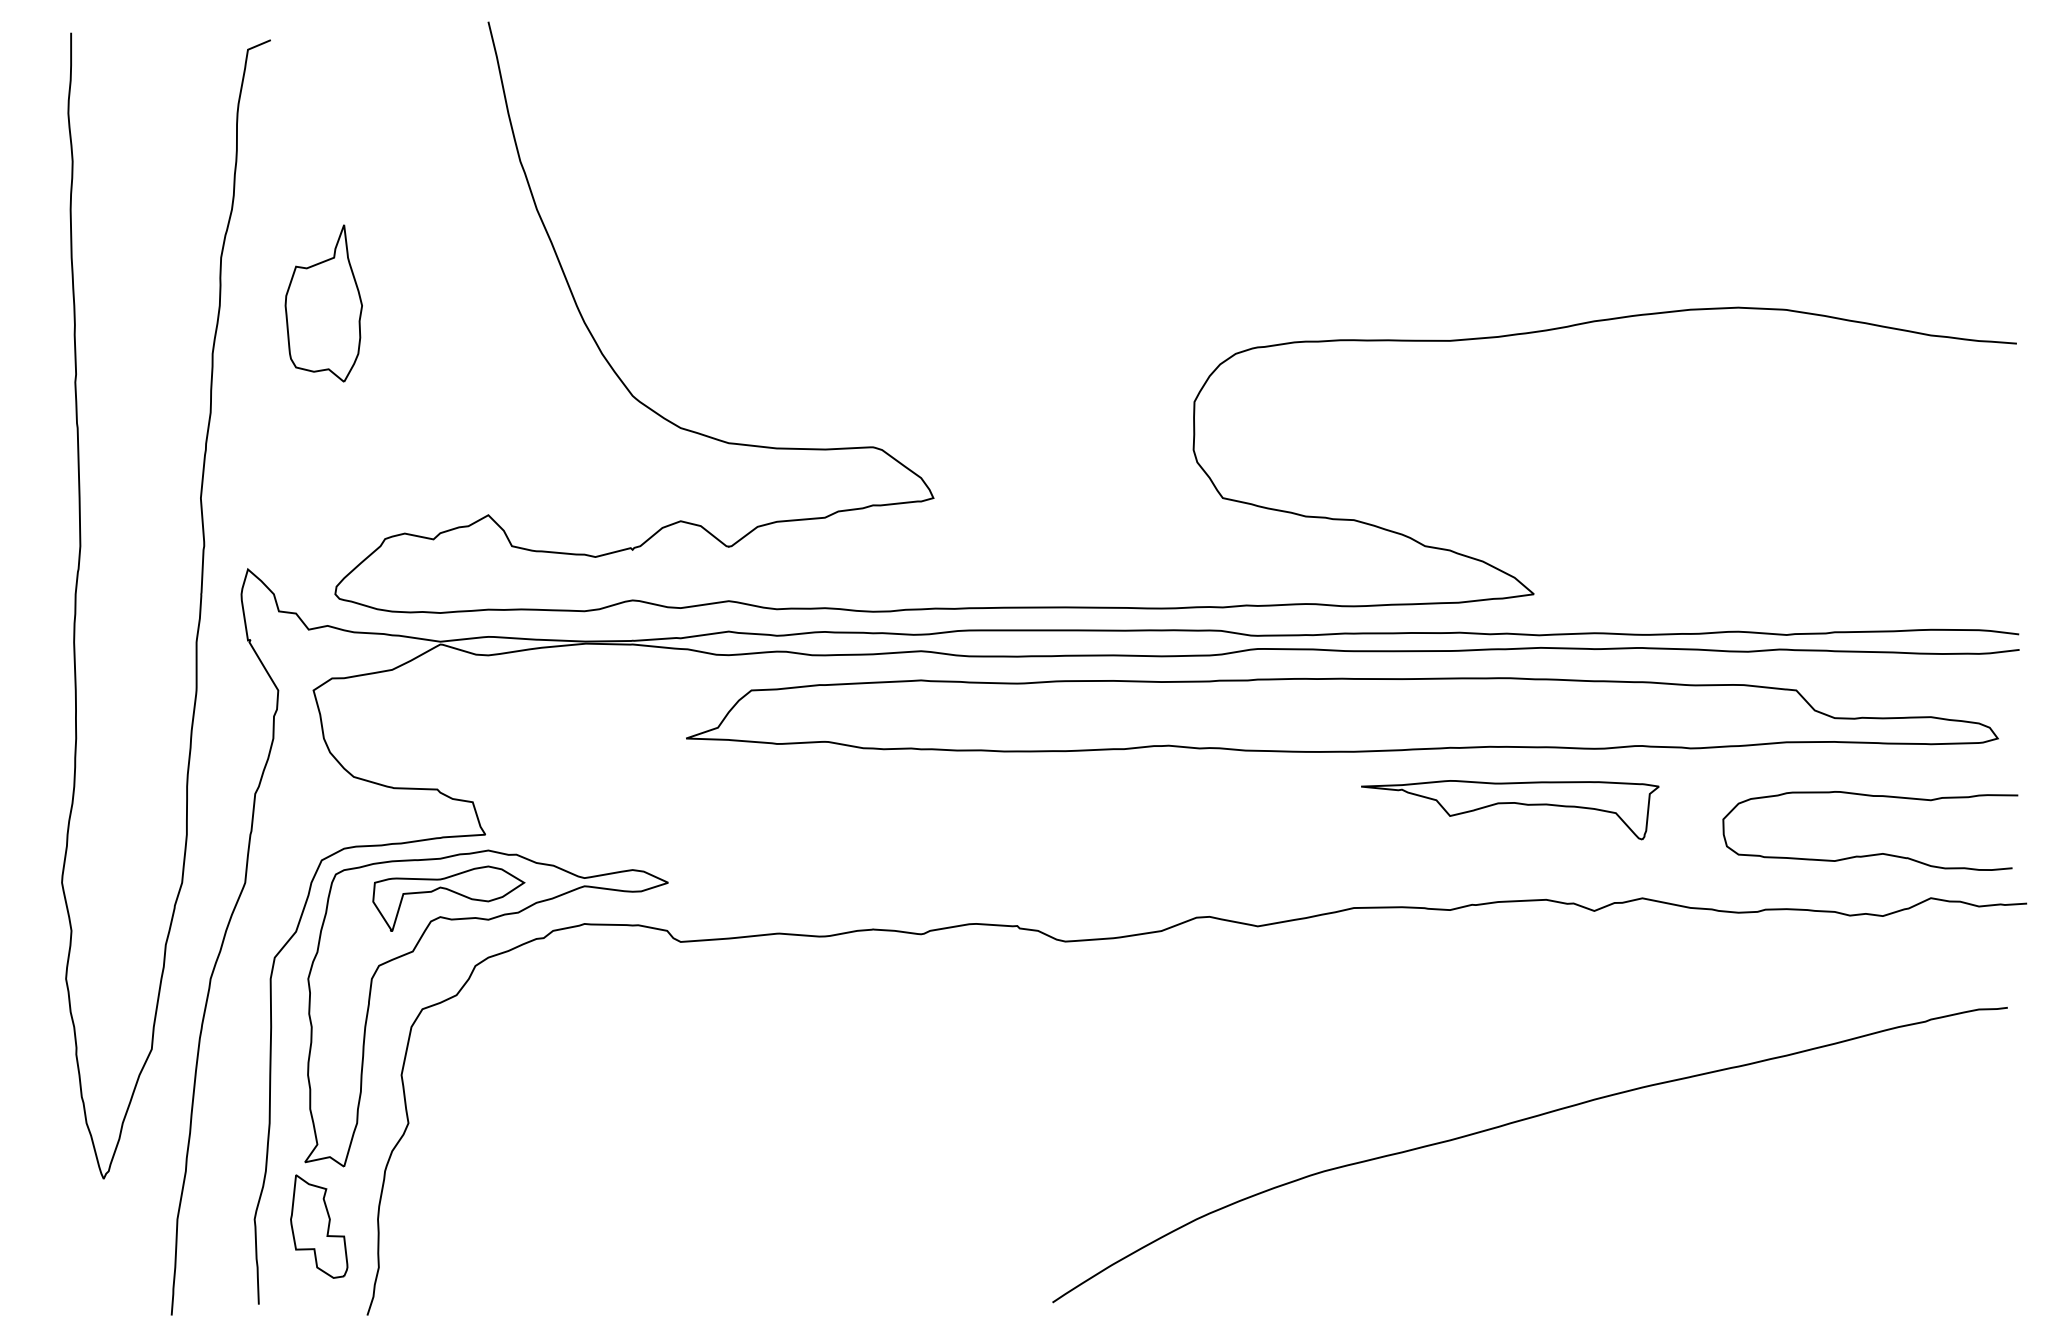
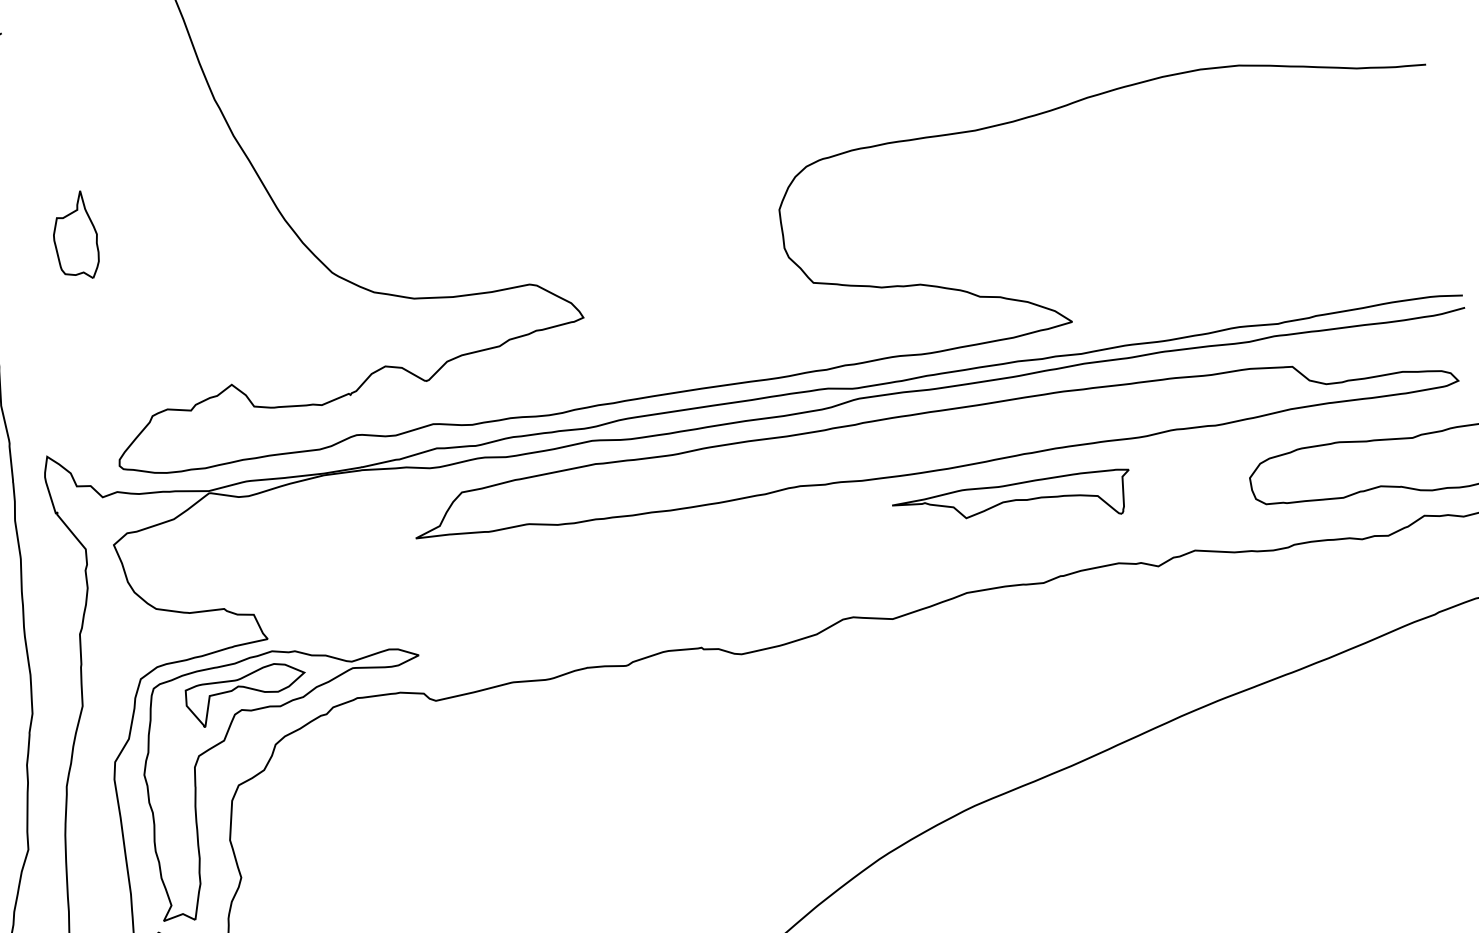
part: (323, 303) -> (75, 236), size x0.7
part: (1510, 803) -> (1012, 501), moved

